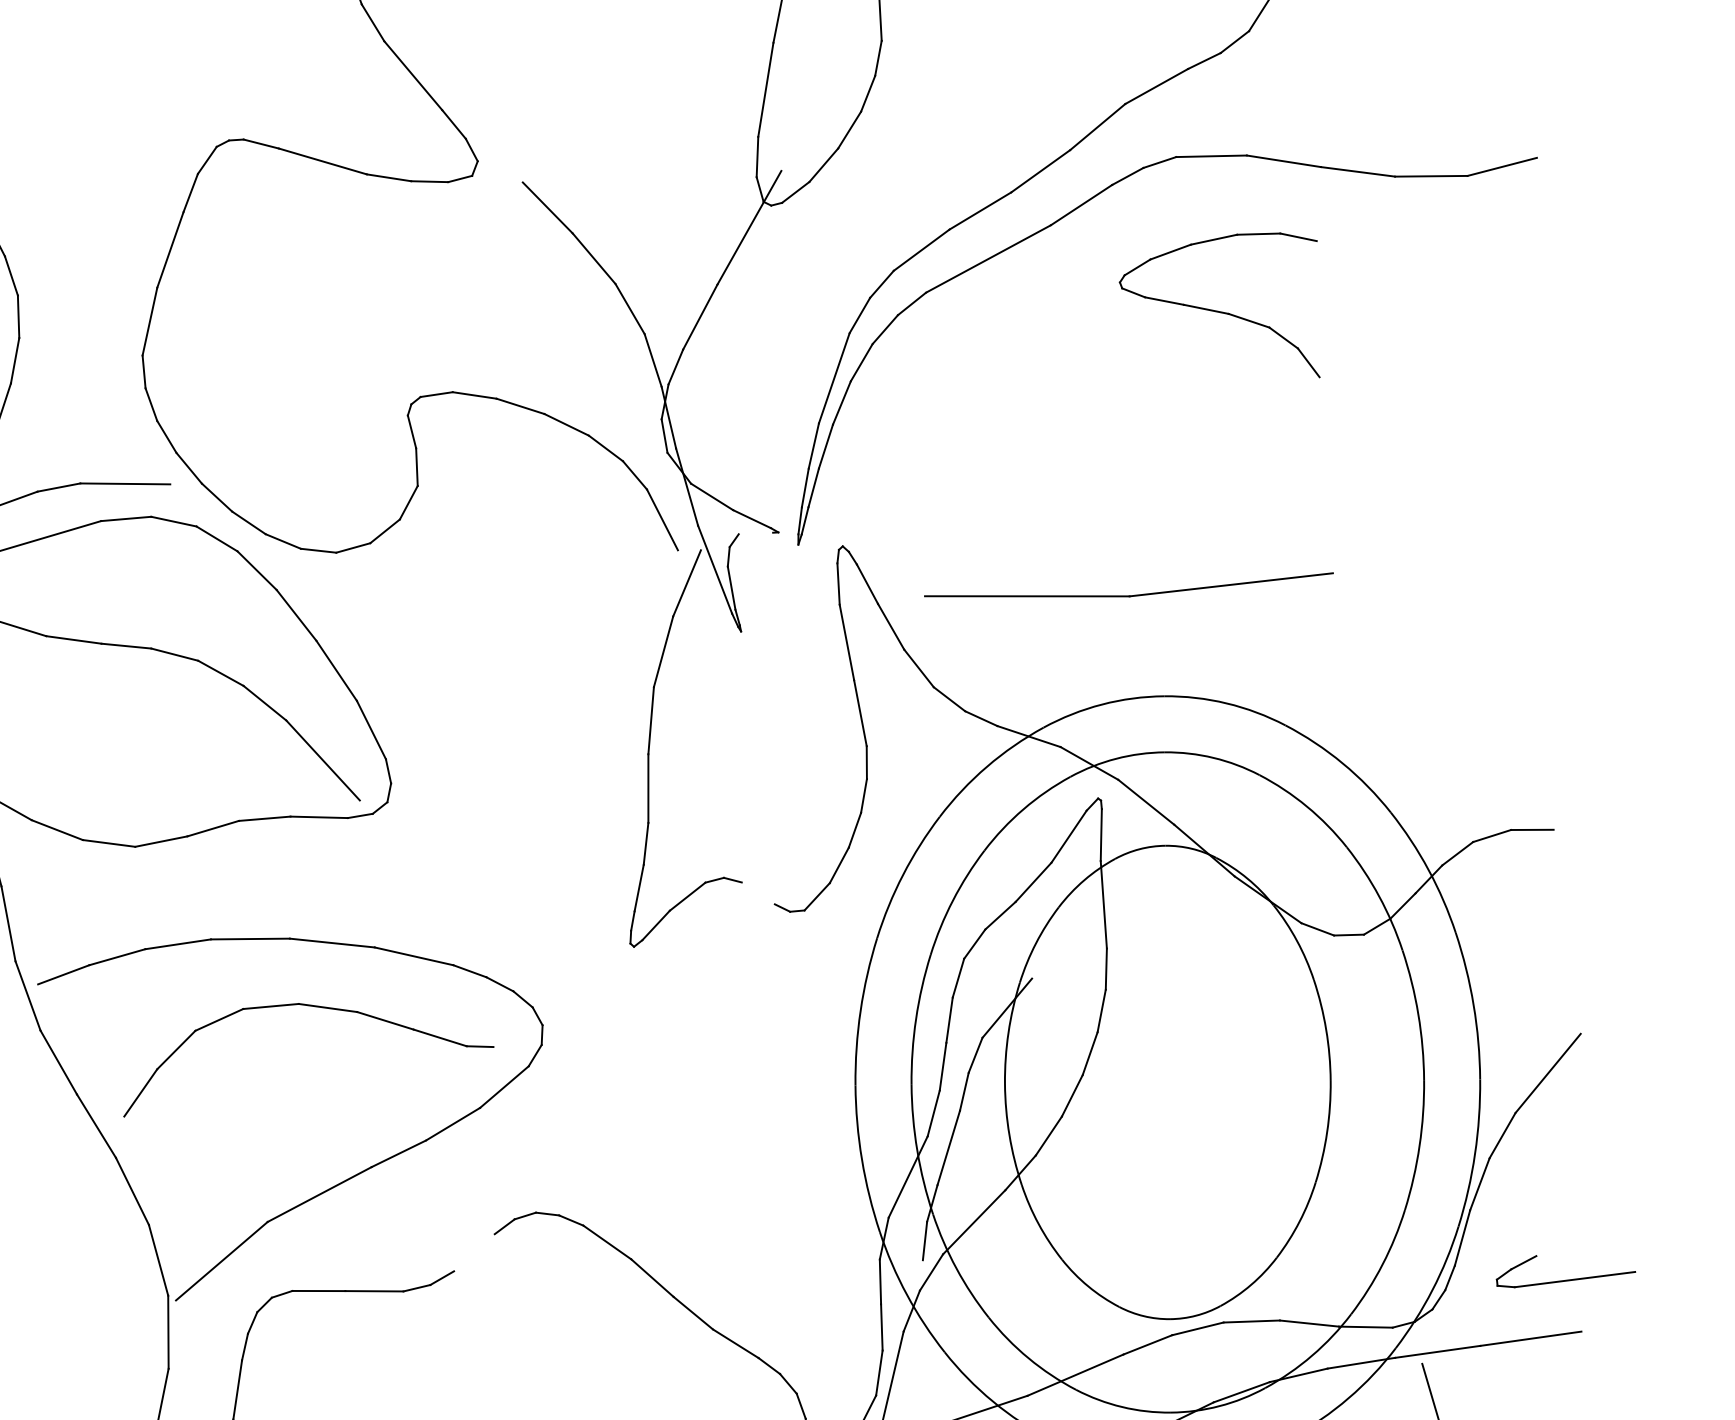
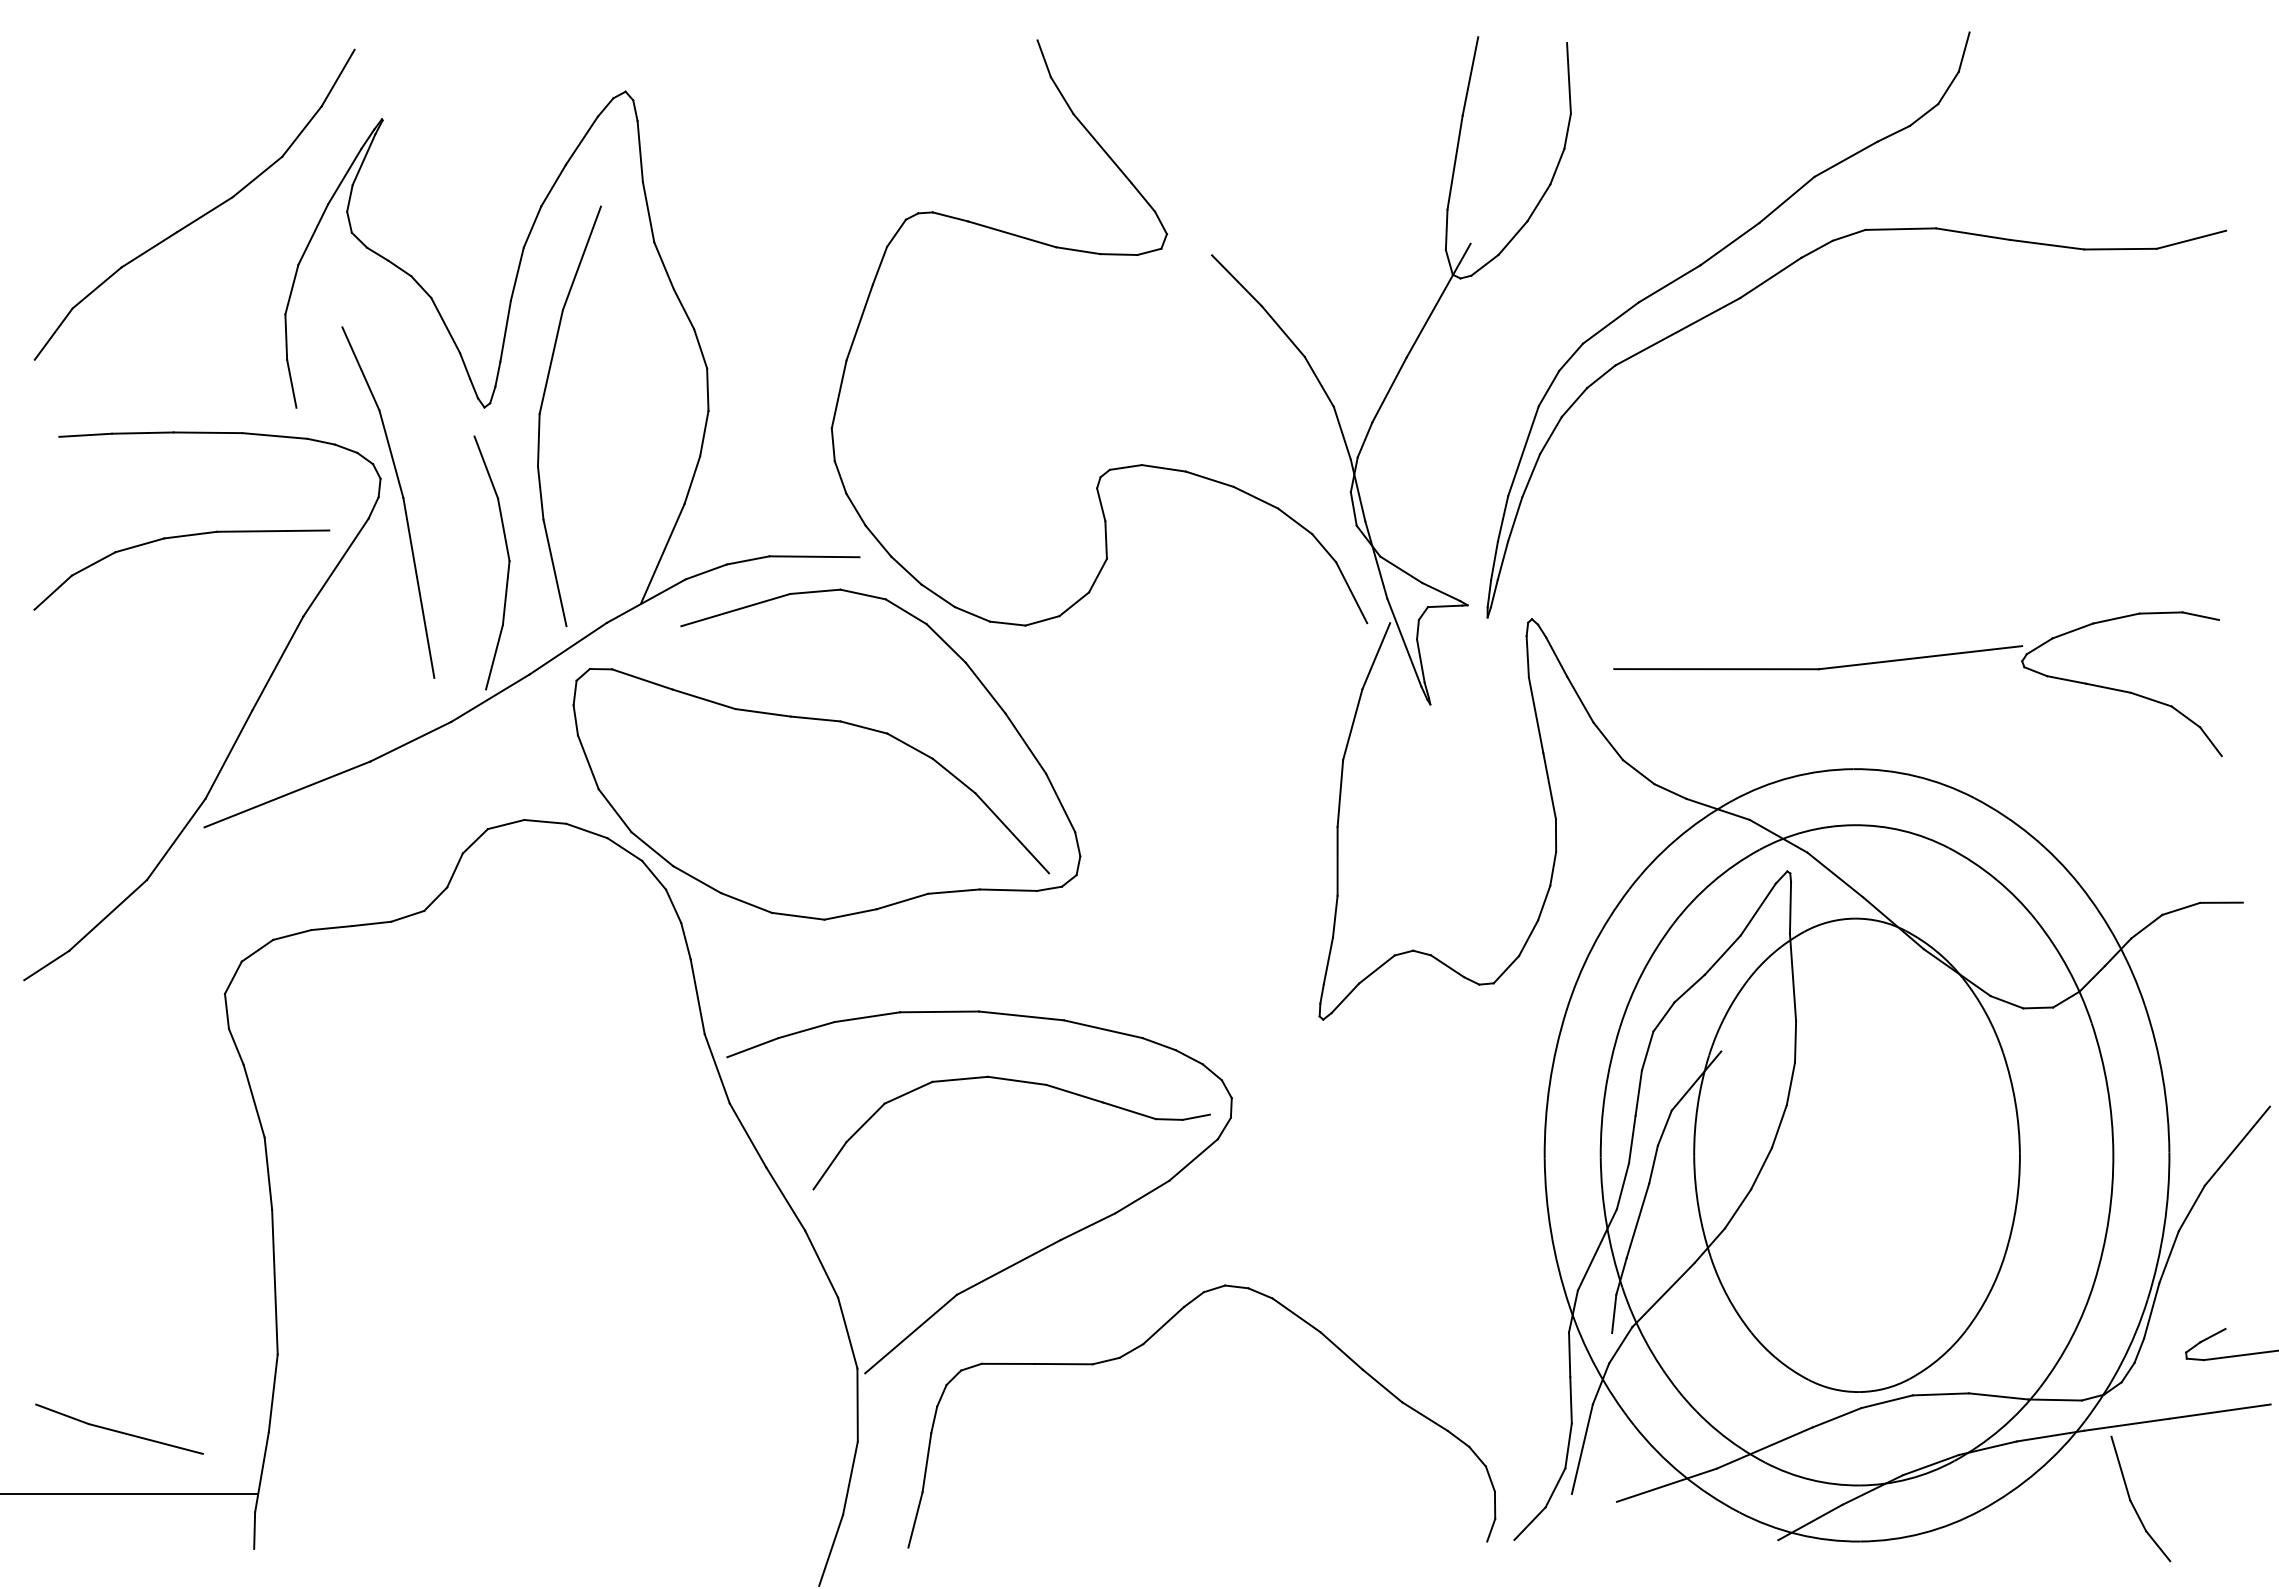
part: (1219, 305) -> (2121, 684), moved
line: (755, 533) -> (1444, 606), added
line: (758, 893) -> (1447, 966), added
line: (506, 1043) -> (1195, 1116), added
line: (474, 1252) -> (1163, 1325), added

